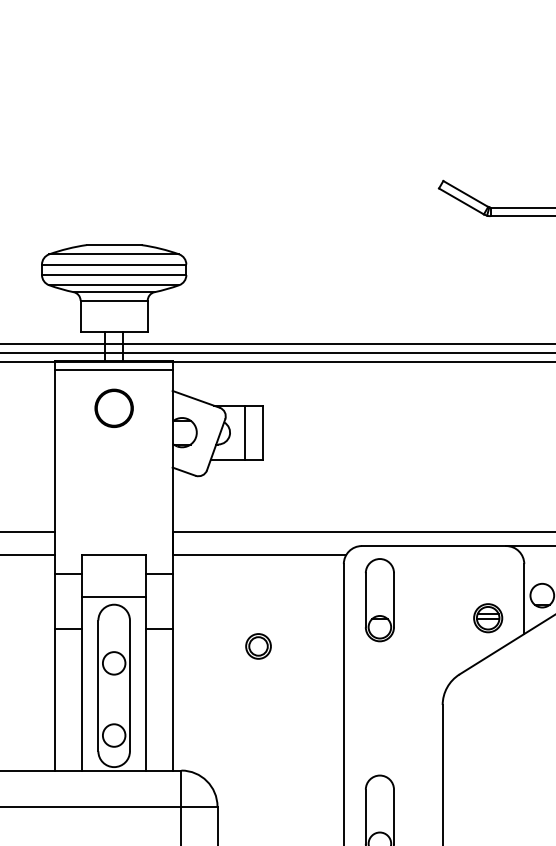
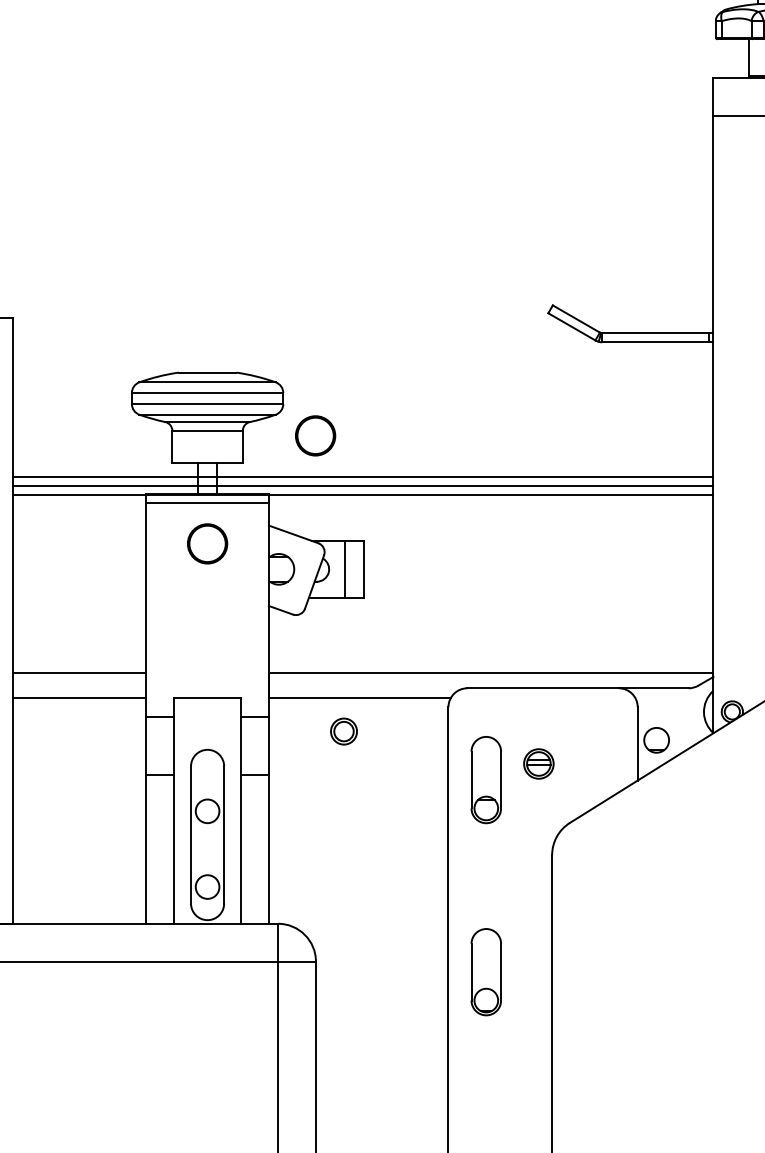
part: (217, 305) -> (315, 435), added
line: (114, 596) -> (207, 741), removed
part: (379, 600) -> (485, 780), moved
part: (487, 617) -> (538, 763), moved
part: (258, 646) -> (343, 731), moved

